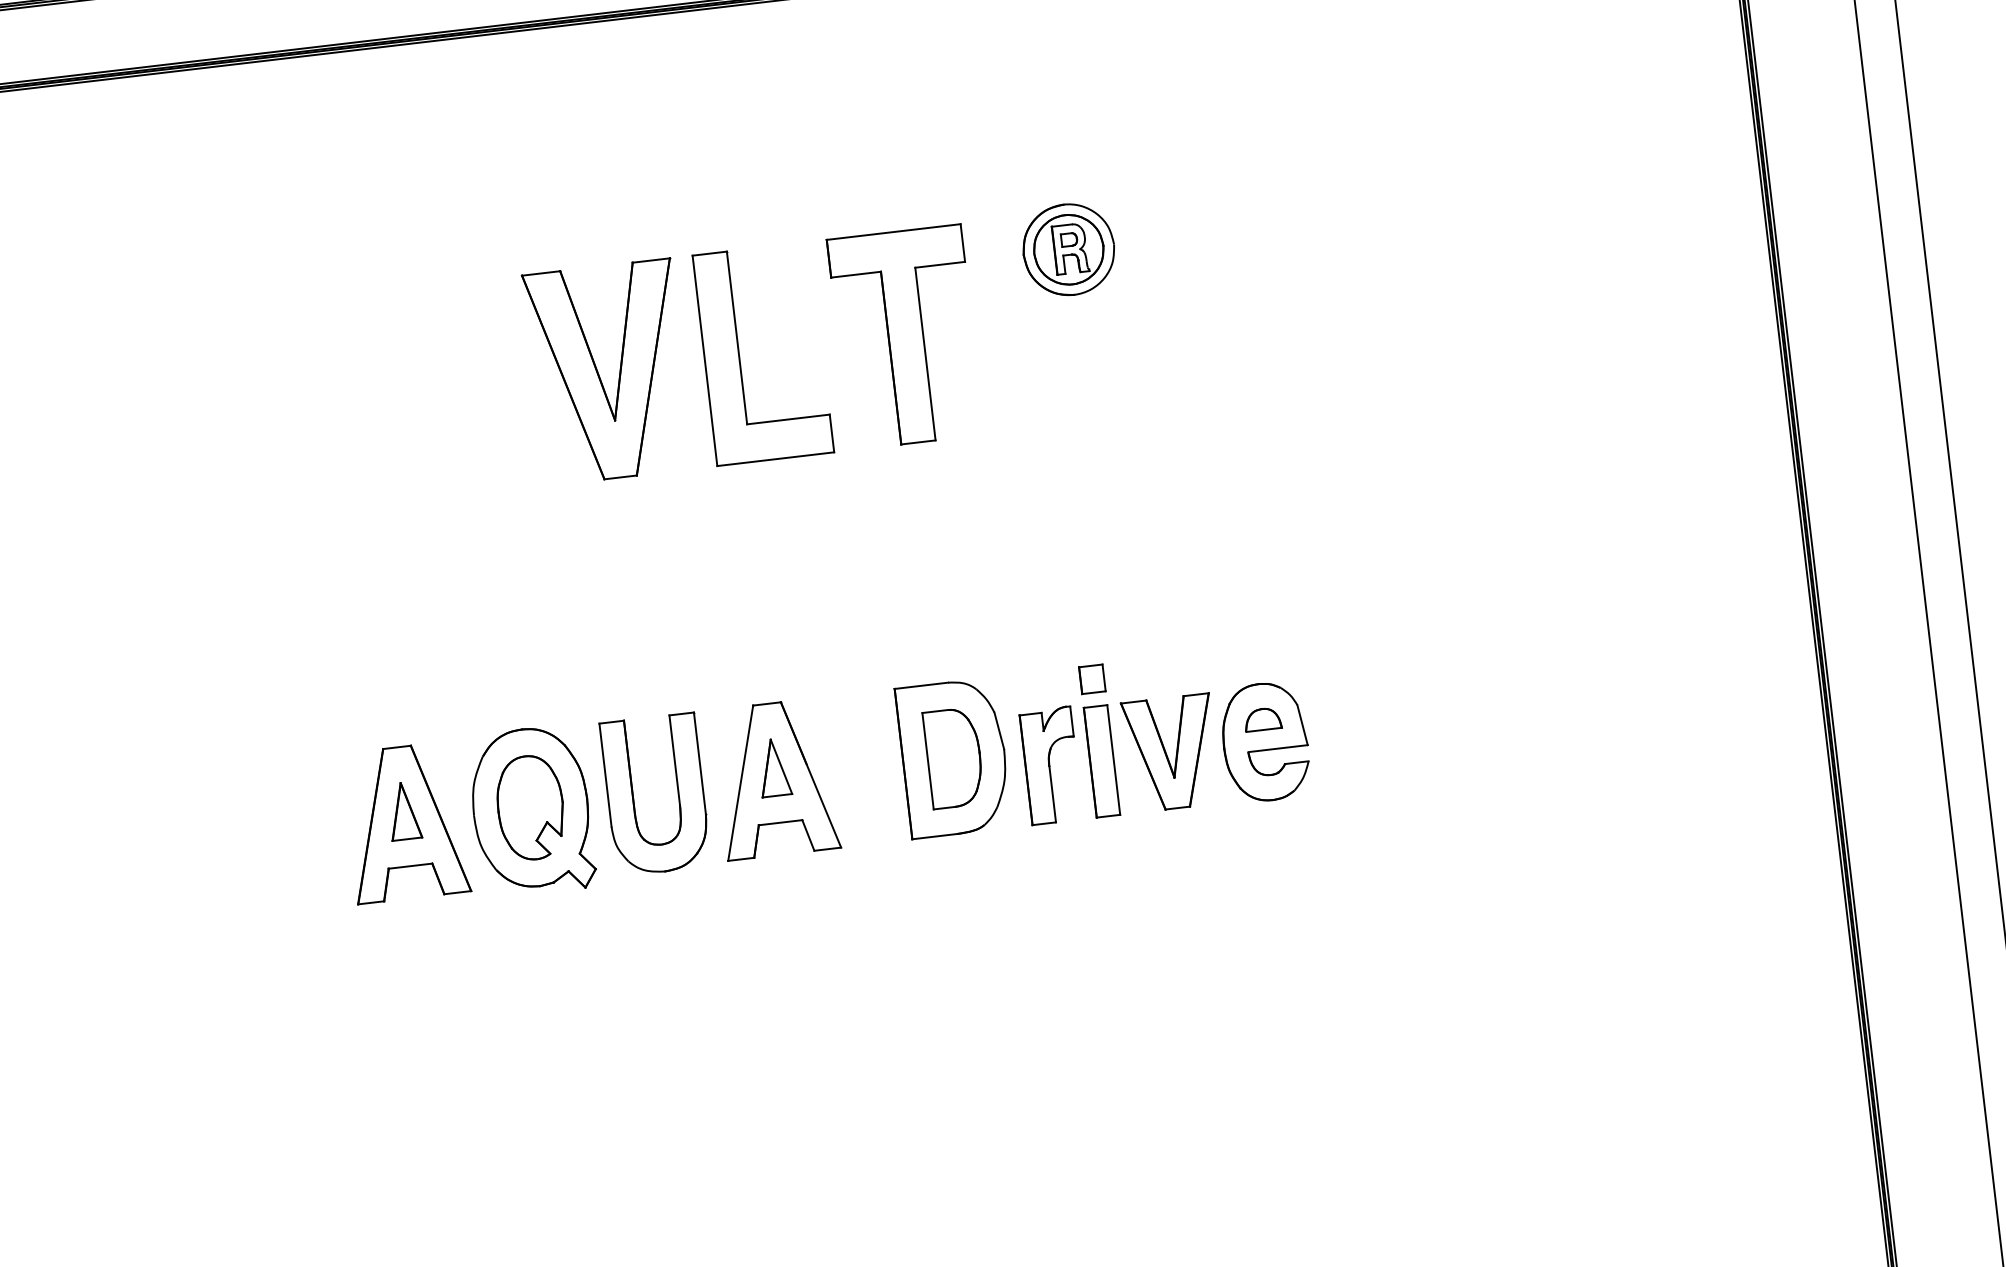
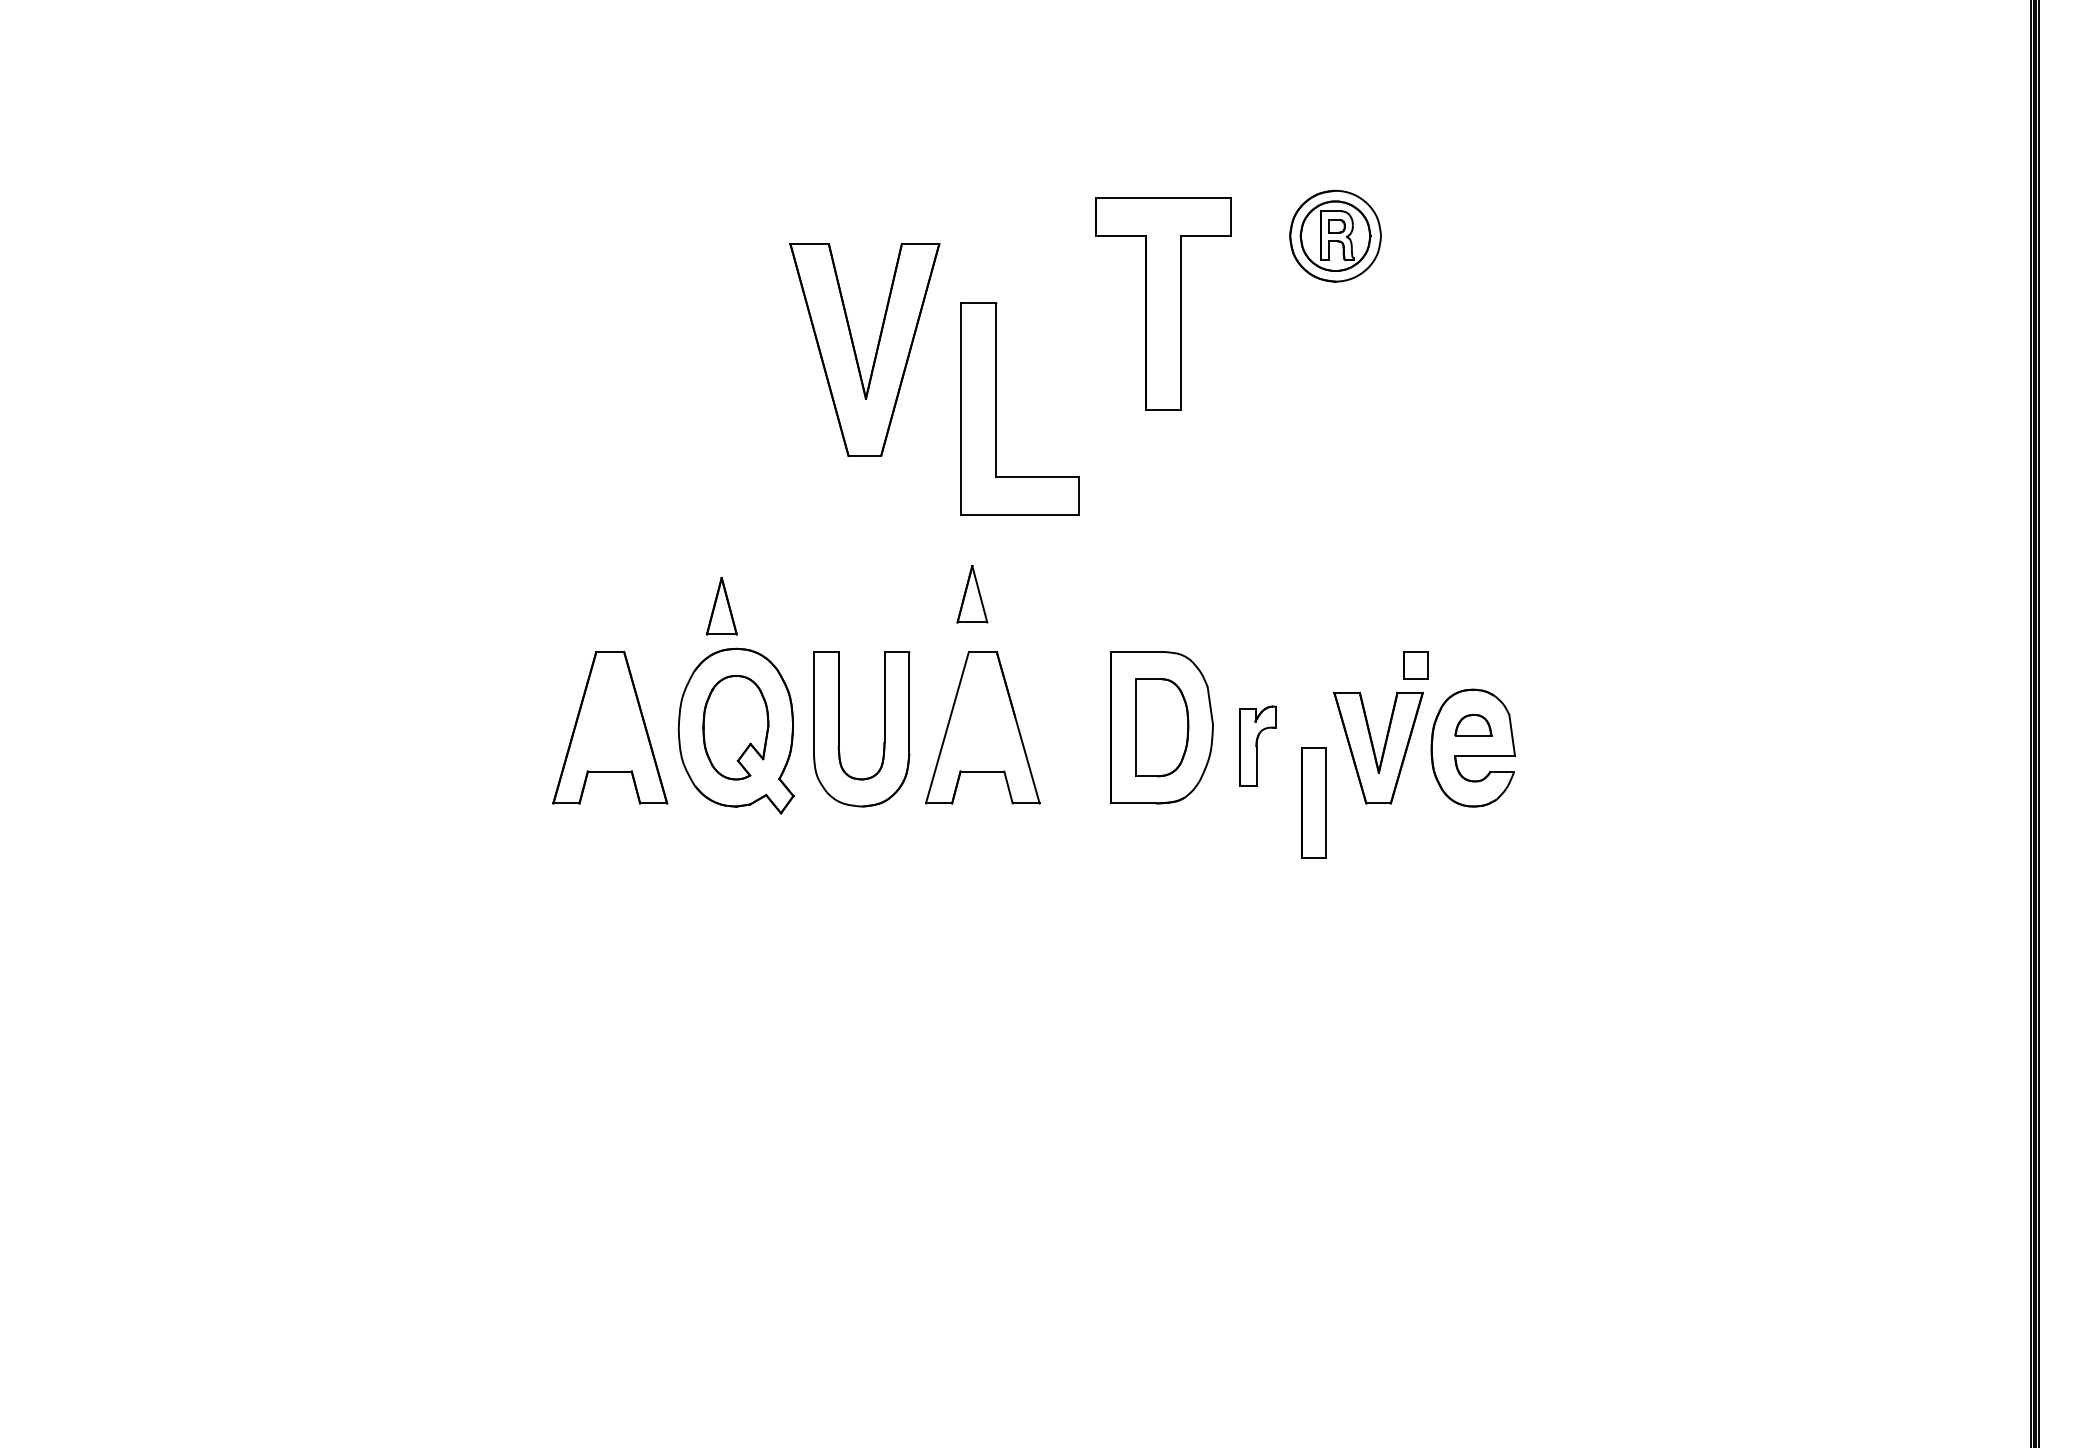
part: (739, 356) -> (996, 408), moved
part: (600, 376) -> (856, 353), moved
part: (1092, 679) -> (1415, 665), moved
part: (1101, 760) -> (1313, 802), moved
part: (1050, 764) -> (1257, 745), size x0.7
part: (774, 767) -> (972, 594), moved
part: (403, 811) -> (721, 606), moved

